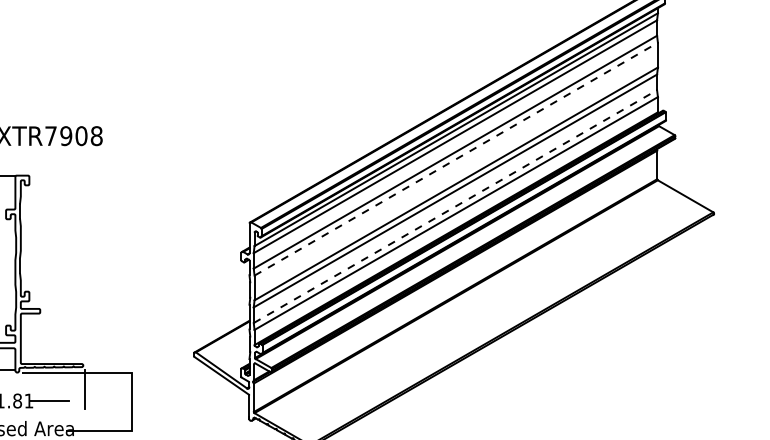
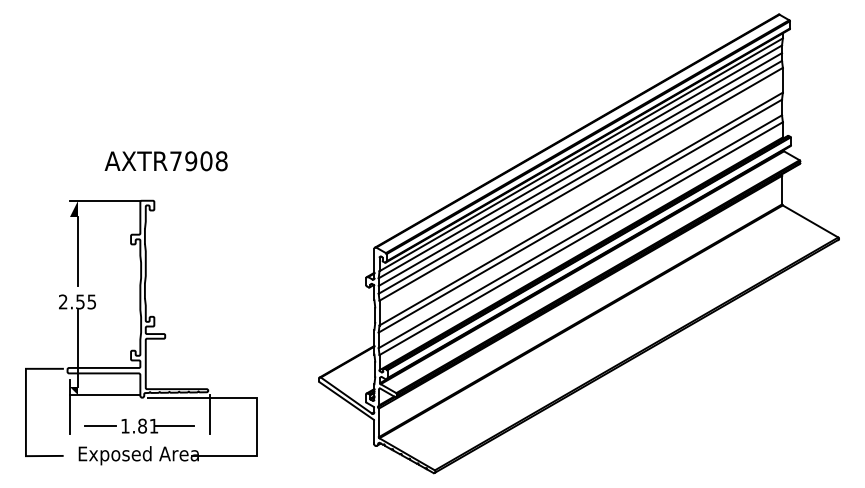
line: (455, 144) -> (580, 169), added
line: (456, 159) -> (581, 184), dashed -> solid
line: (455, 206) -> (580, 231), dashed -> solid

